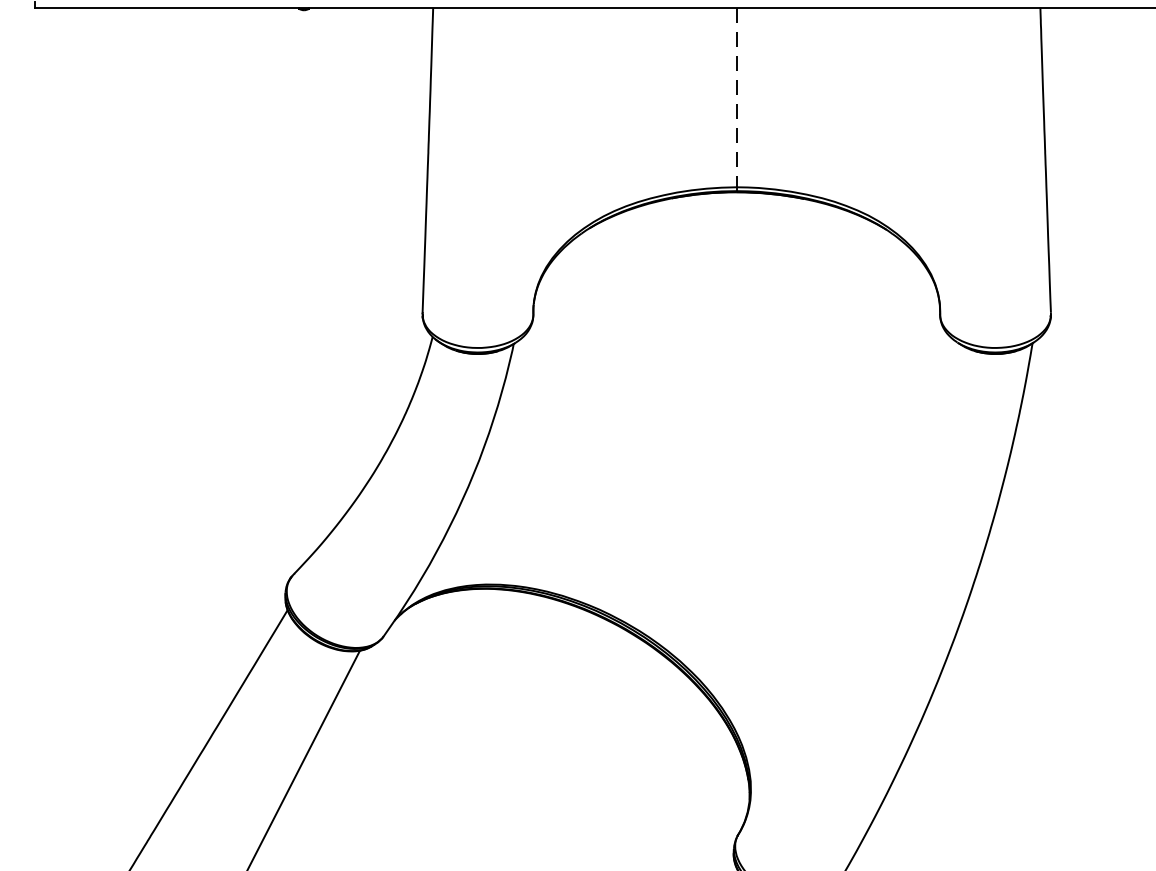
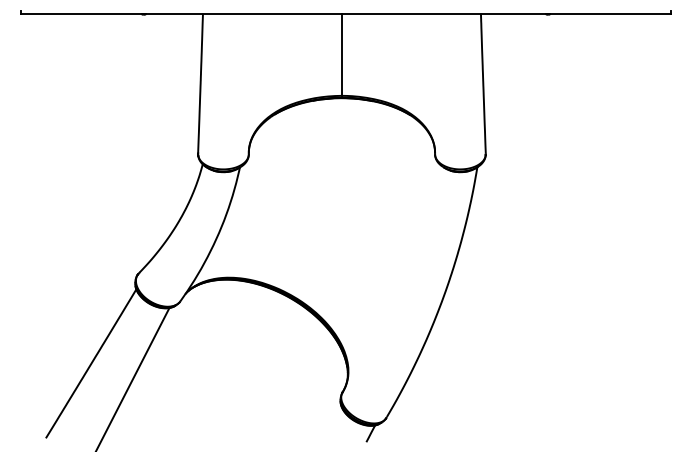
line: (735, 99) -> (341, 55), dashed -> solid

